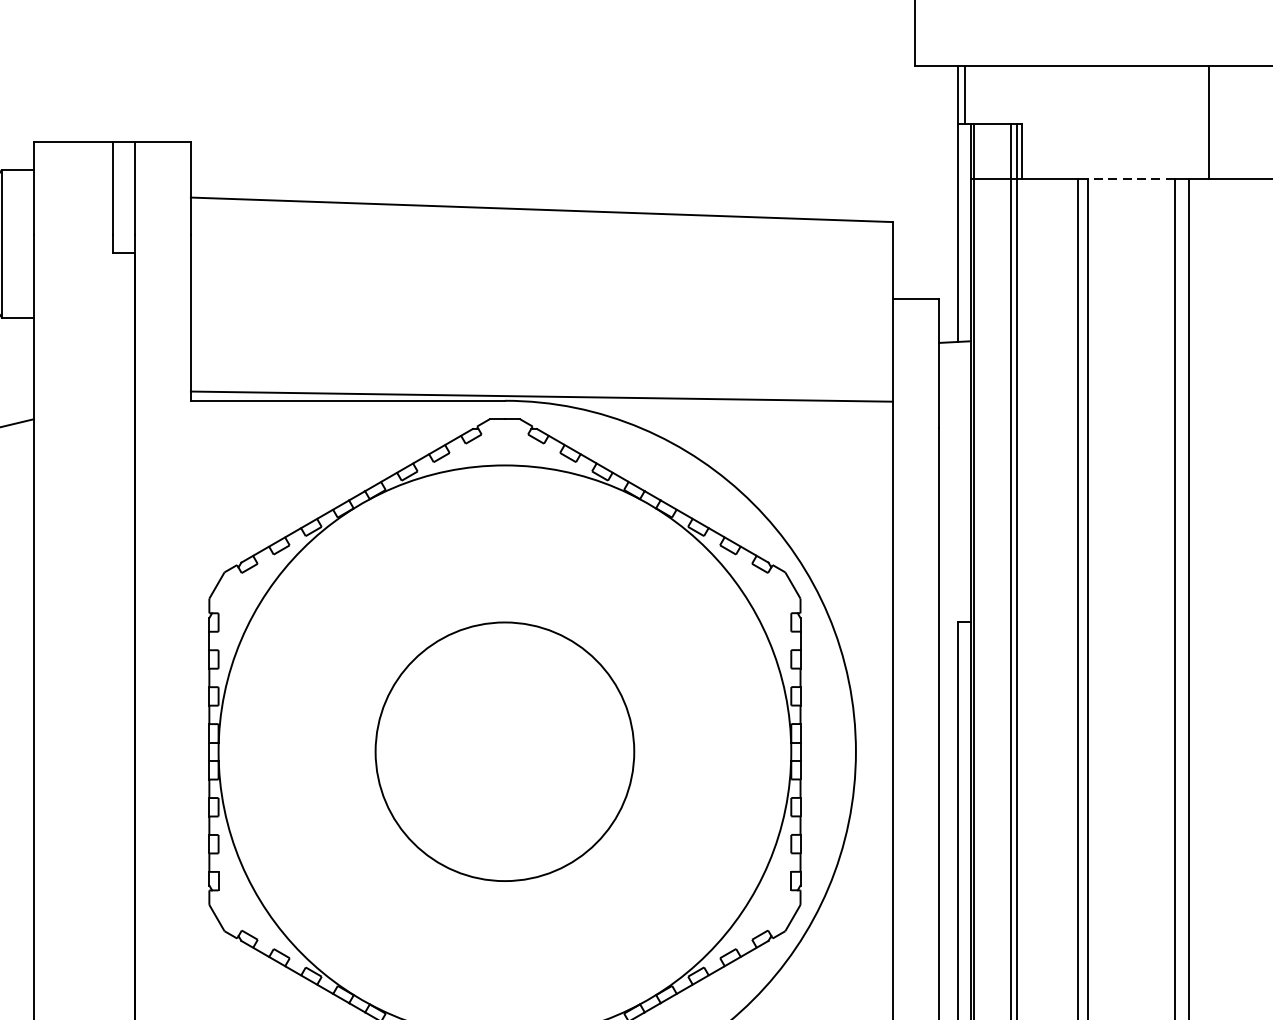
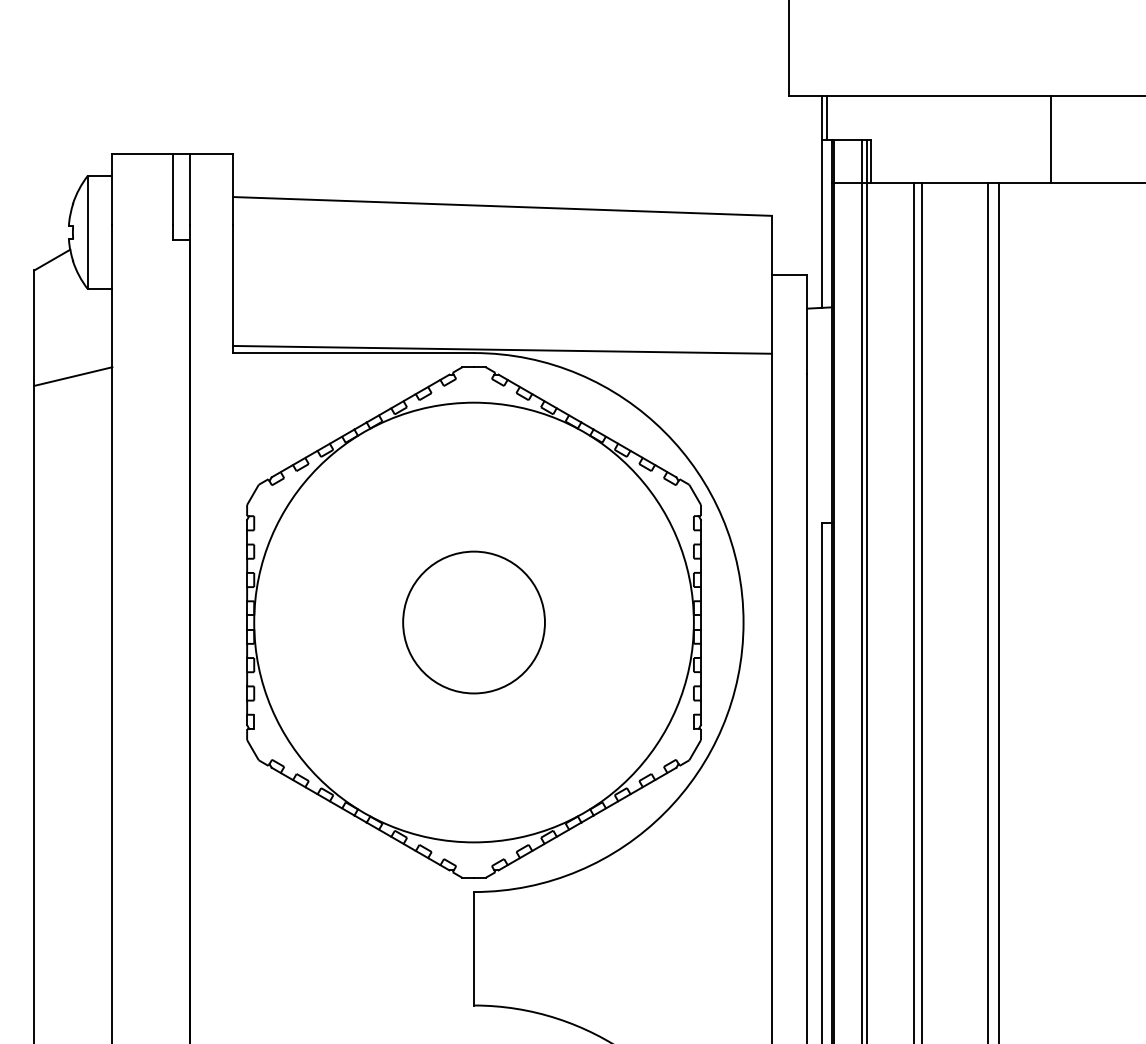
line: (1208, 121) -> (1051, 138), moved
line: (1130, 178) -> (954, 182), dashed -> solid
circle: (504, 751) -> (473, 622), size x0.71

